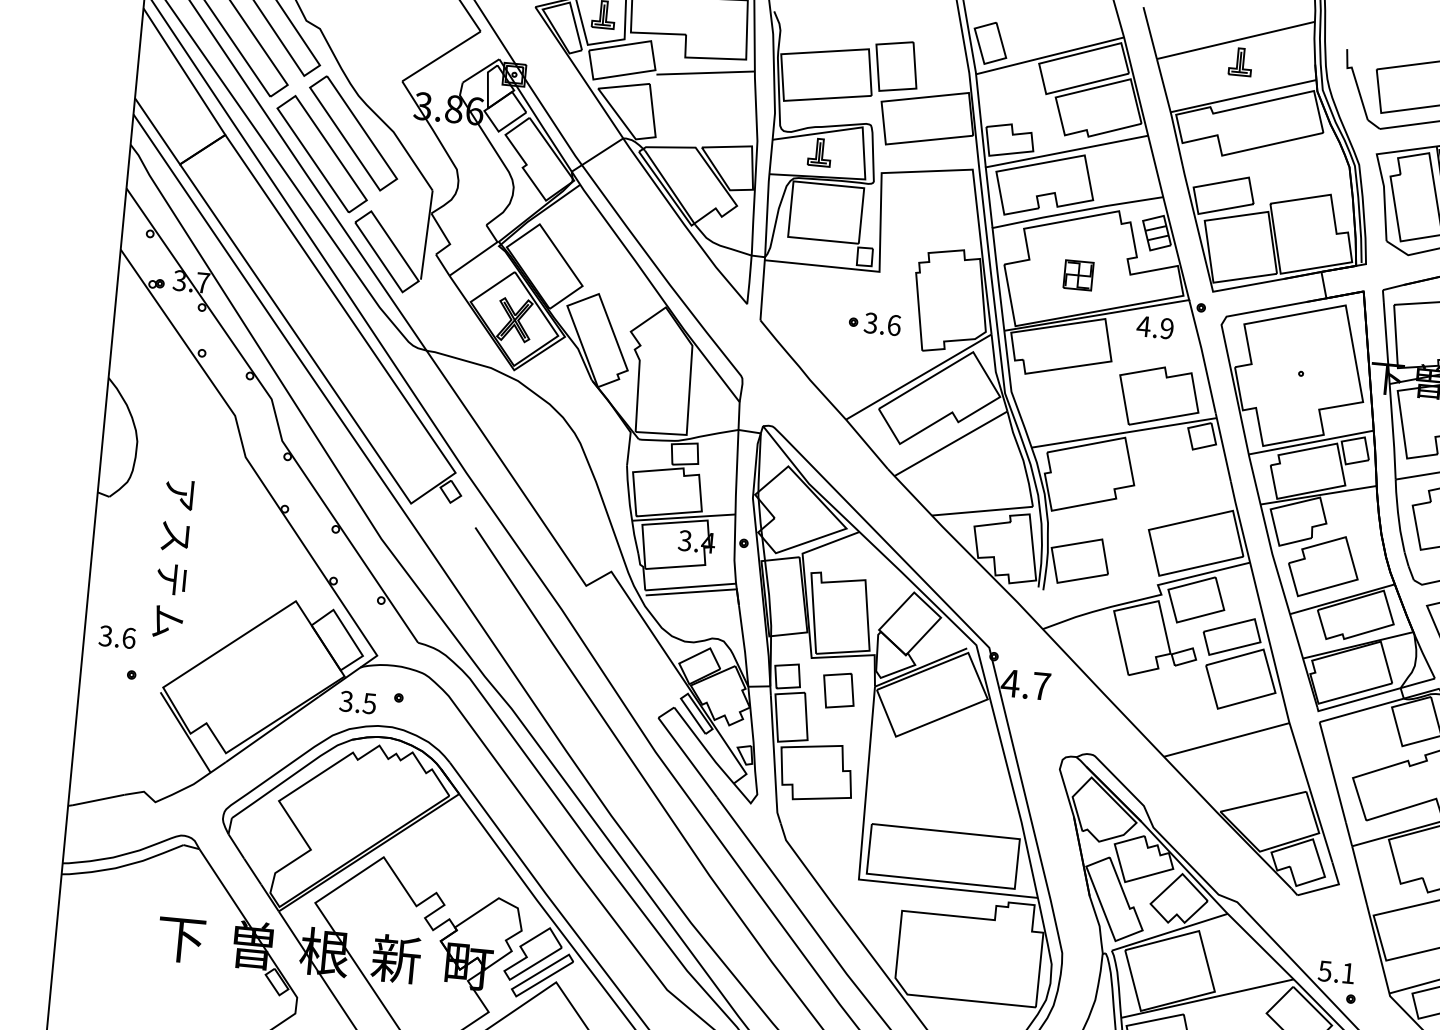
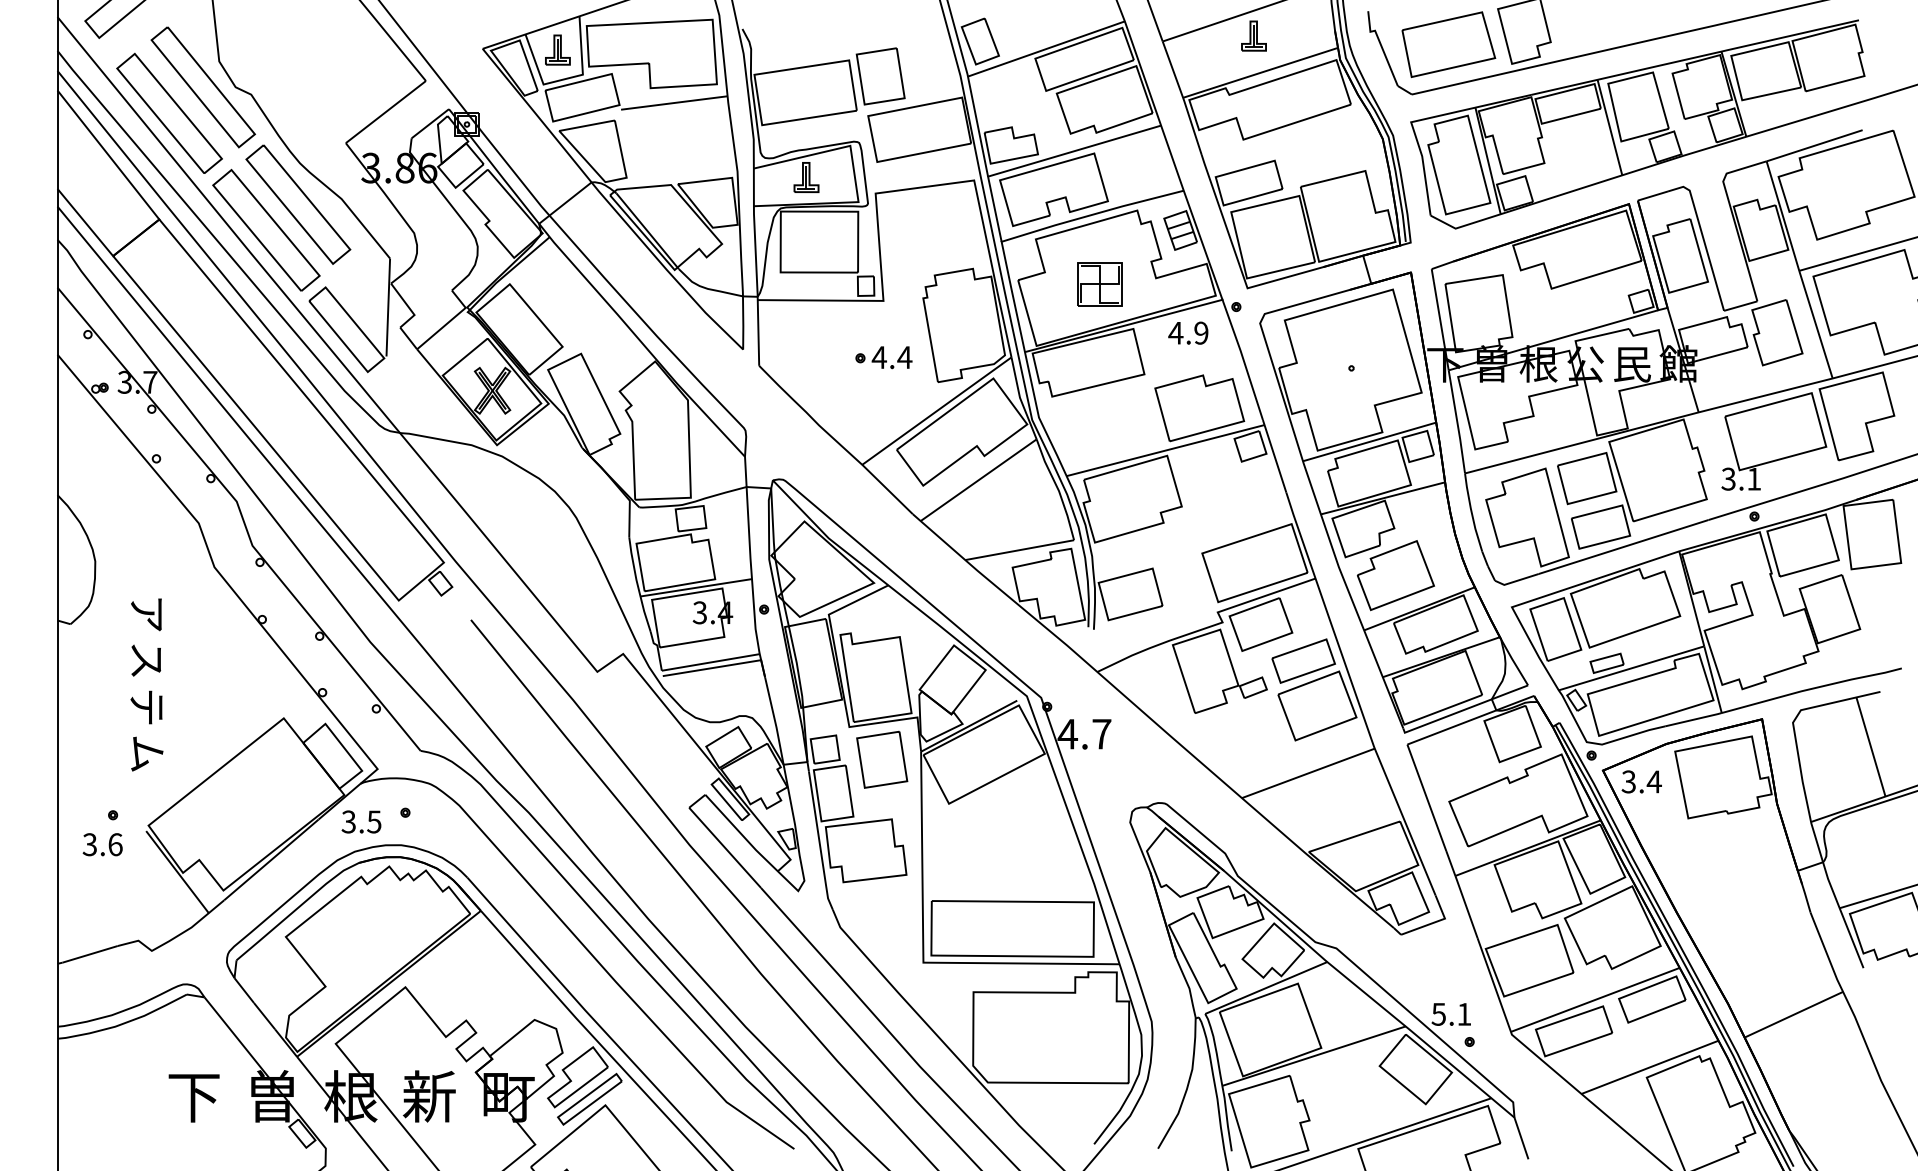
part: (1078, 275) -> (1099, 284), size x1.43
text: (881, 324) -> (891, 357), 3.6 -> 4.4
text: (117, 637) -> (102, 844), moved
part: (839, 690) -> (882, 759), size x1.43

